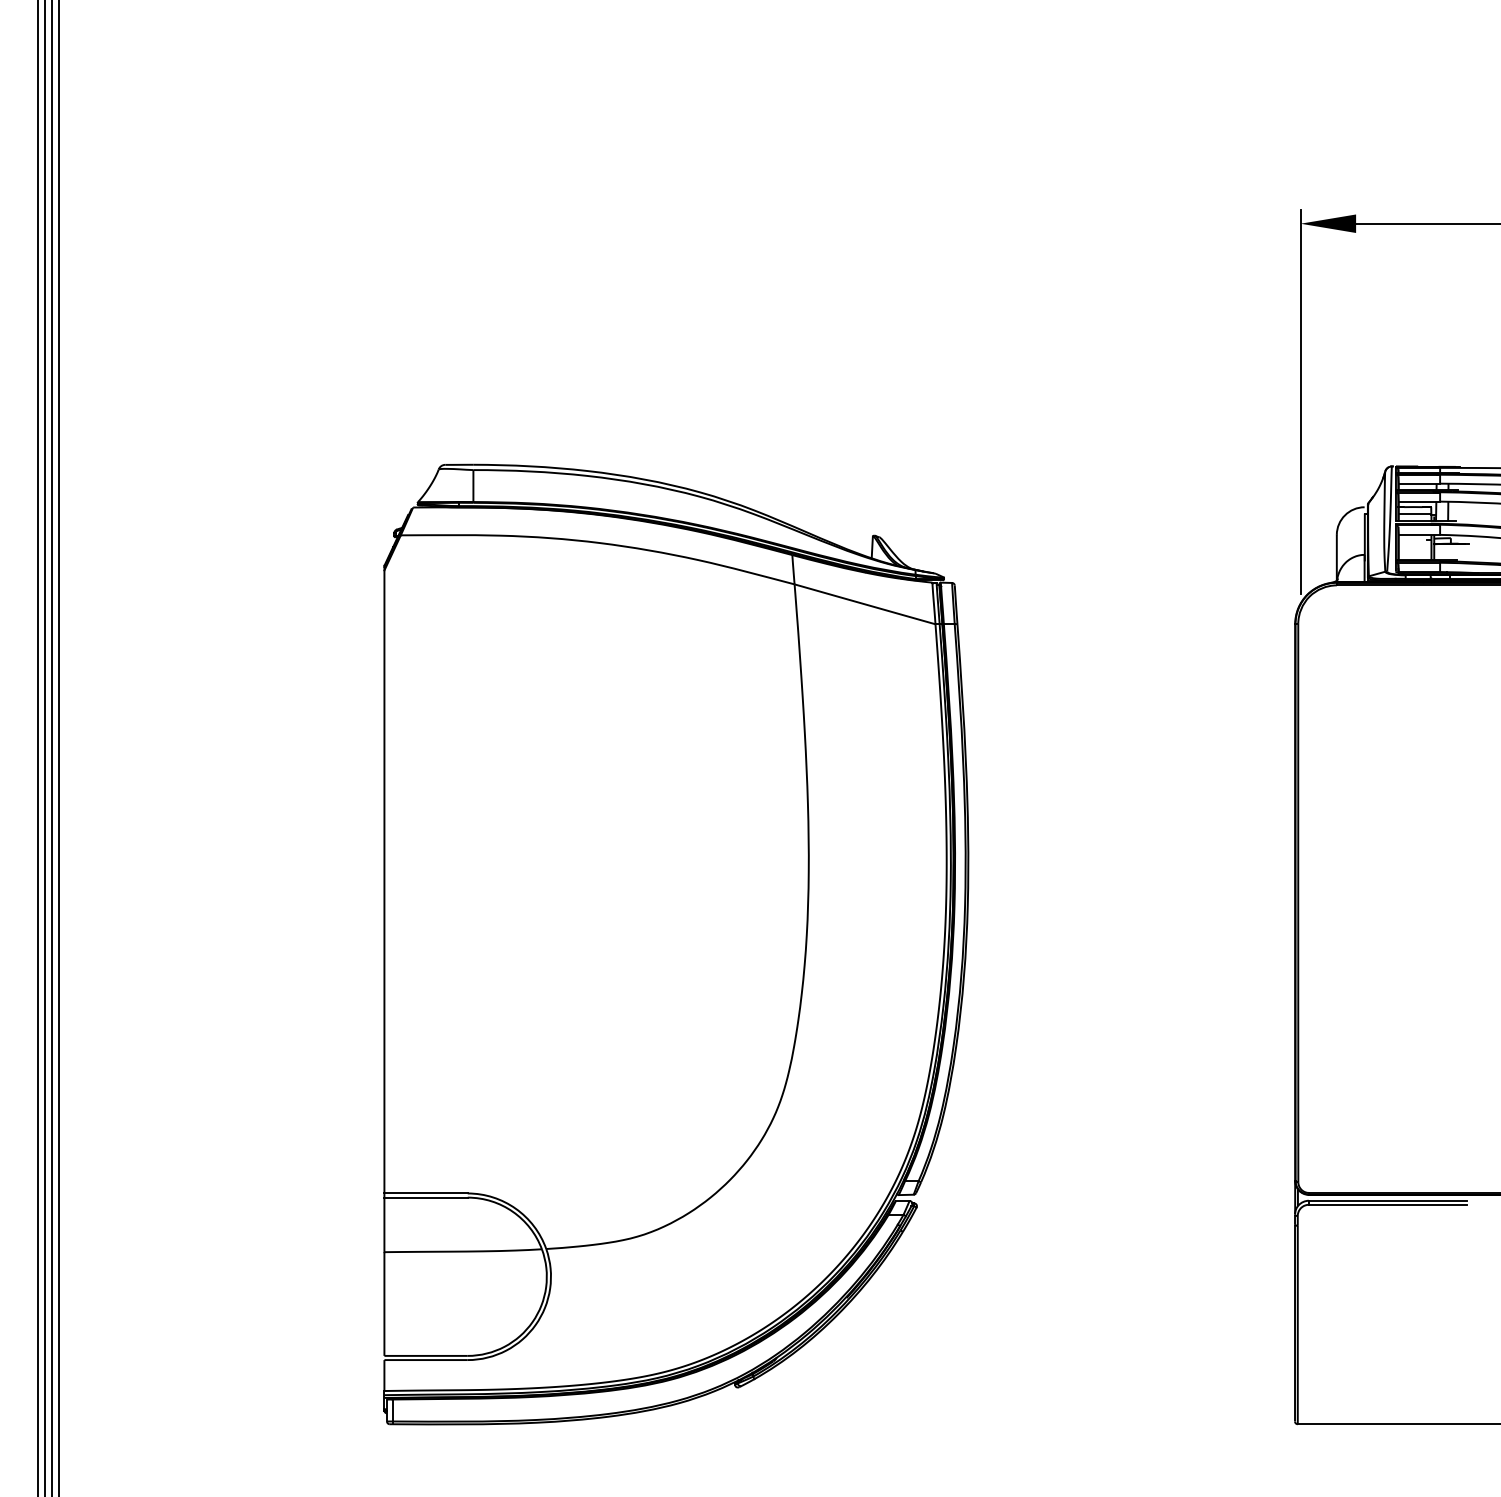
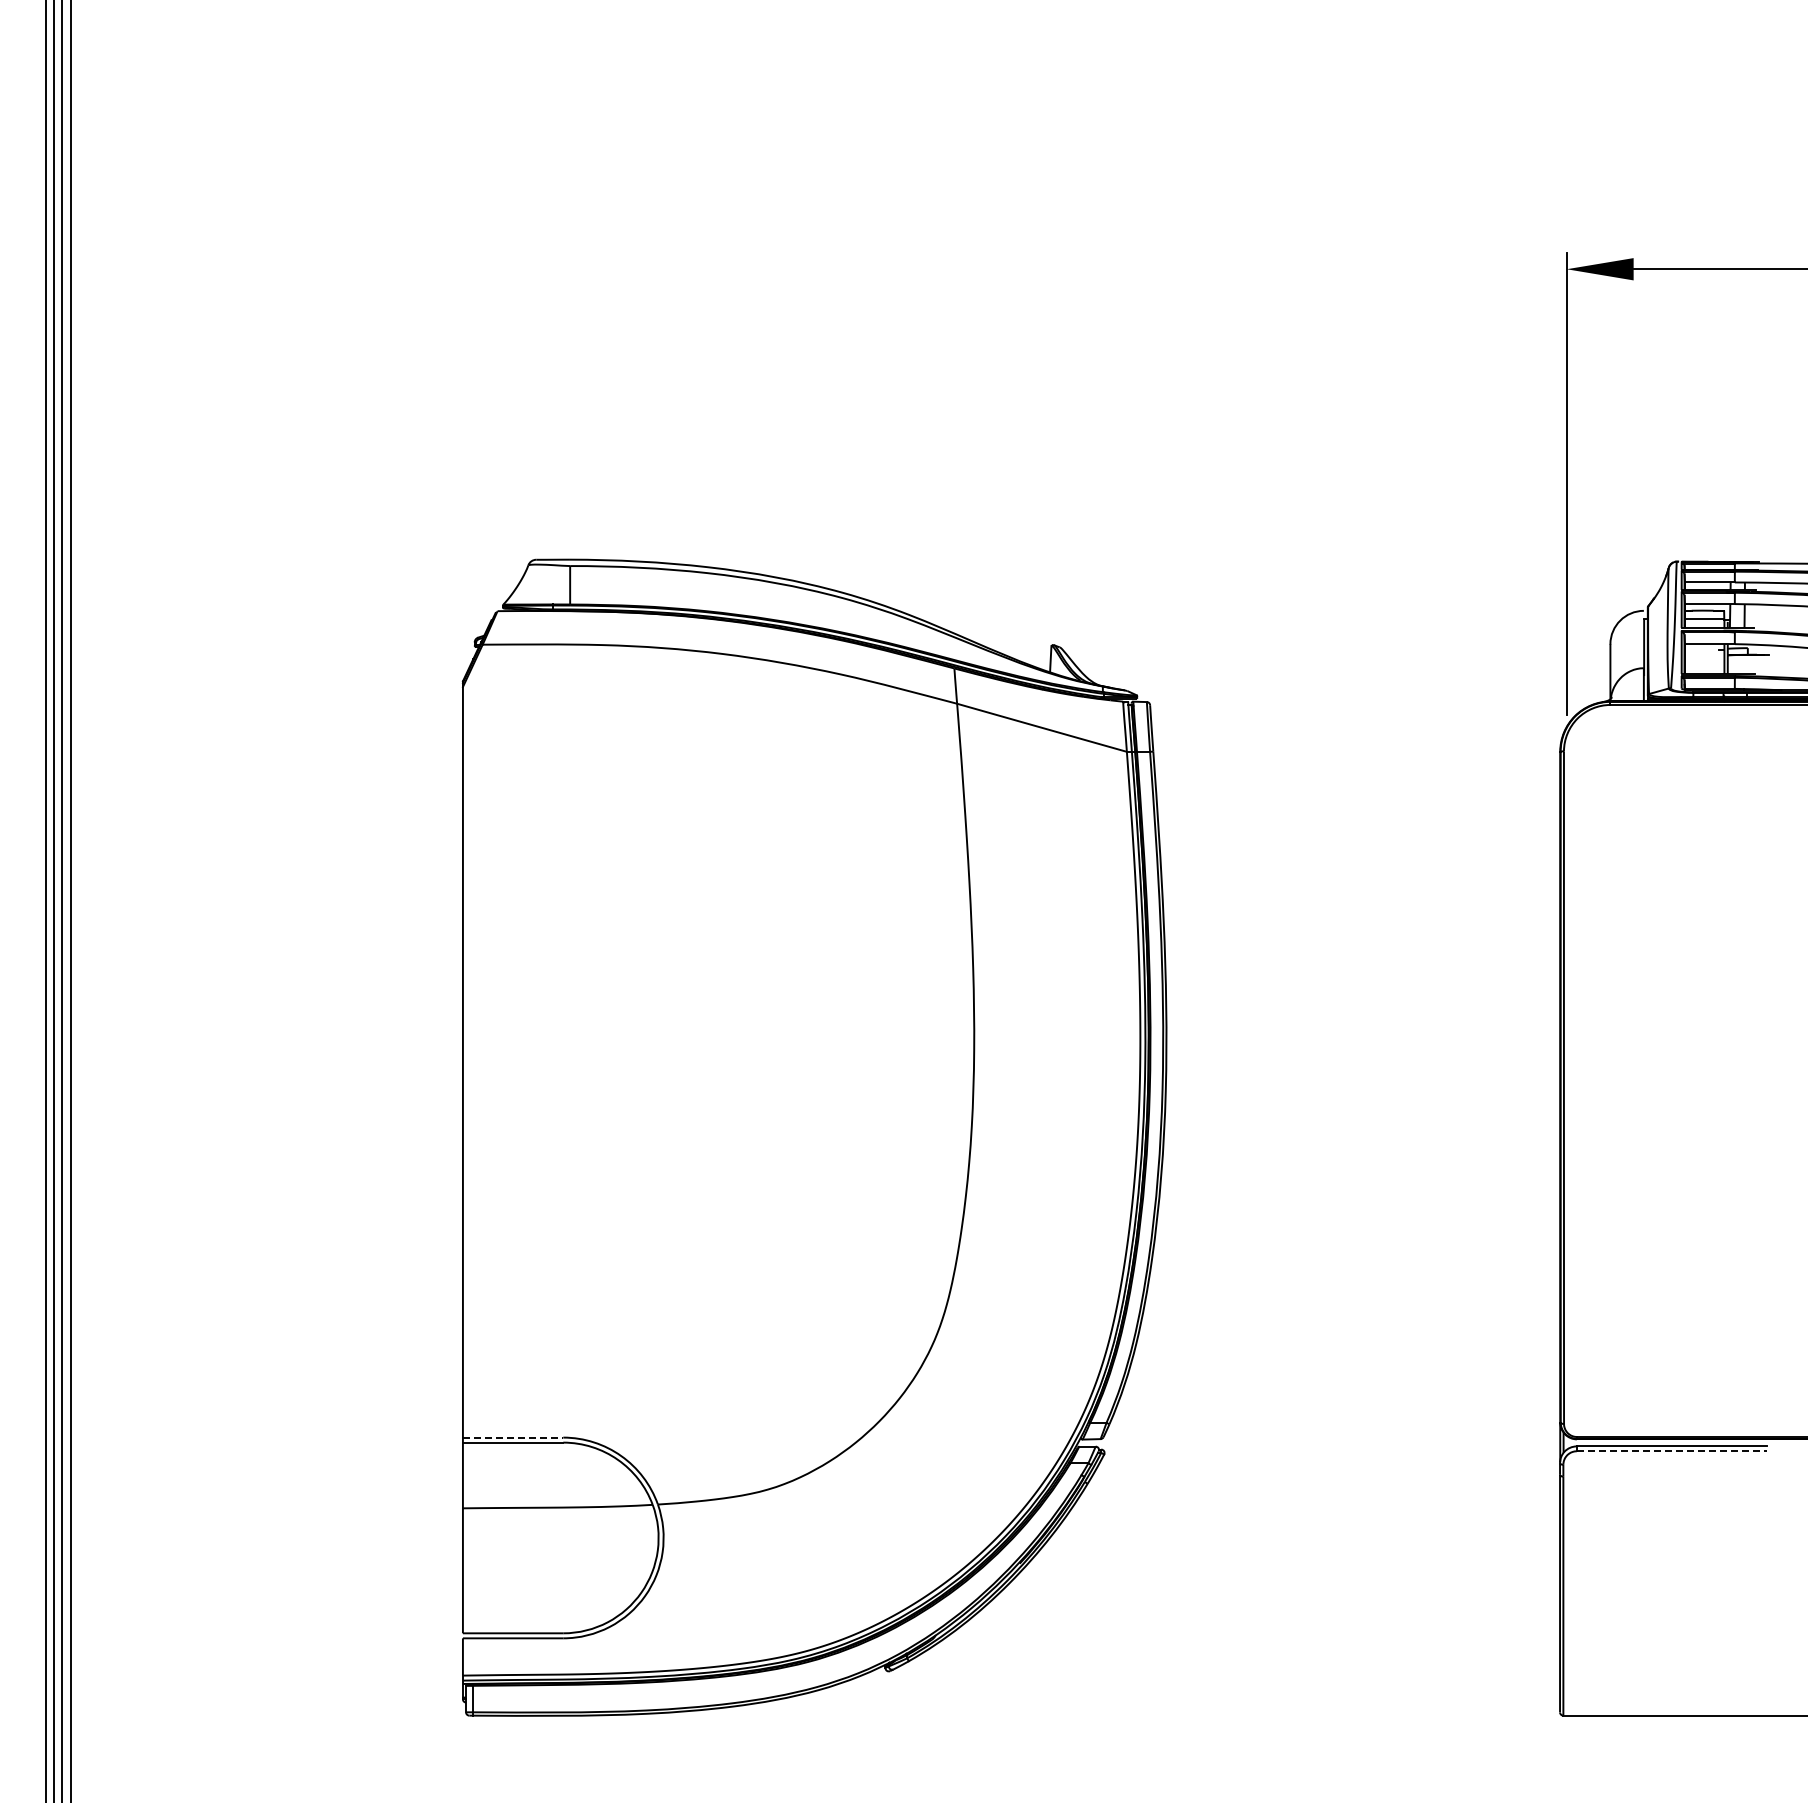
line: (426, 1193) -> (513, 1437), solid -> dashed
line: (1388, 1205) -> (1672, 1451), solid -> dashed

